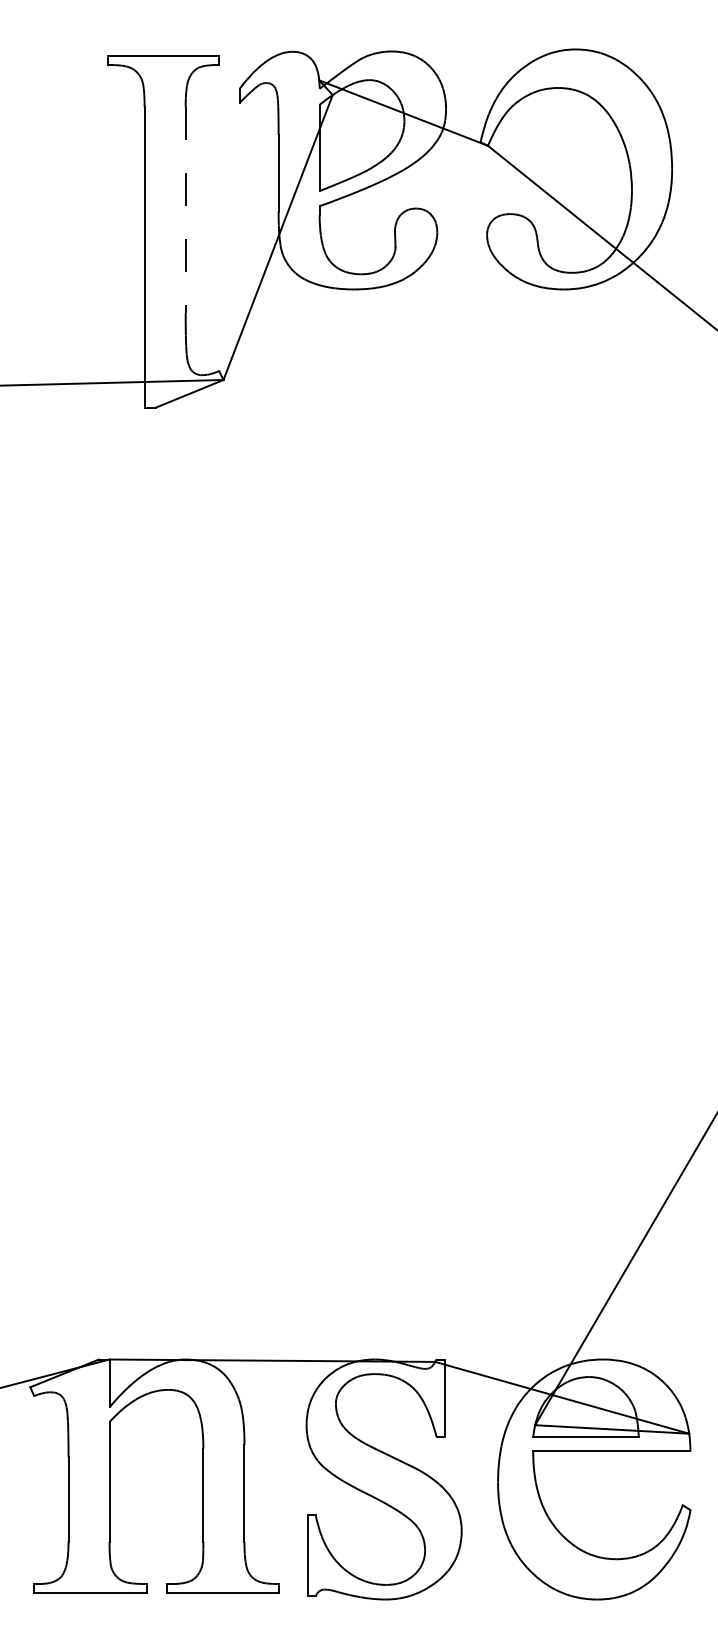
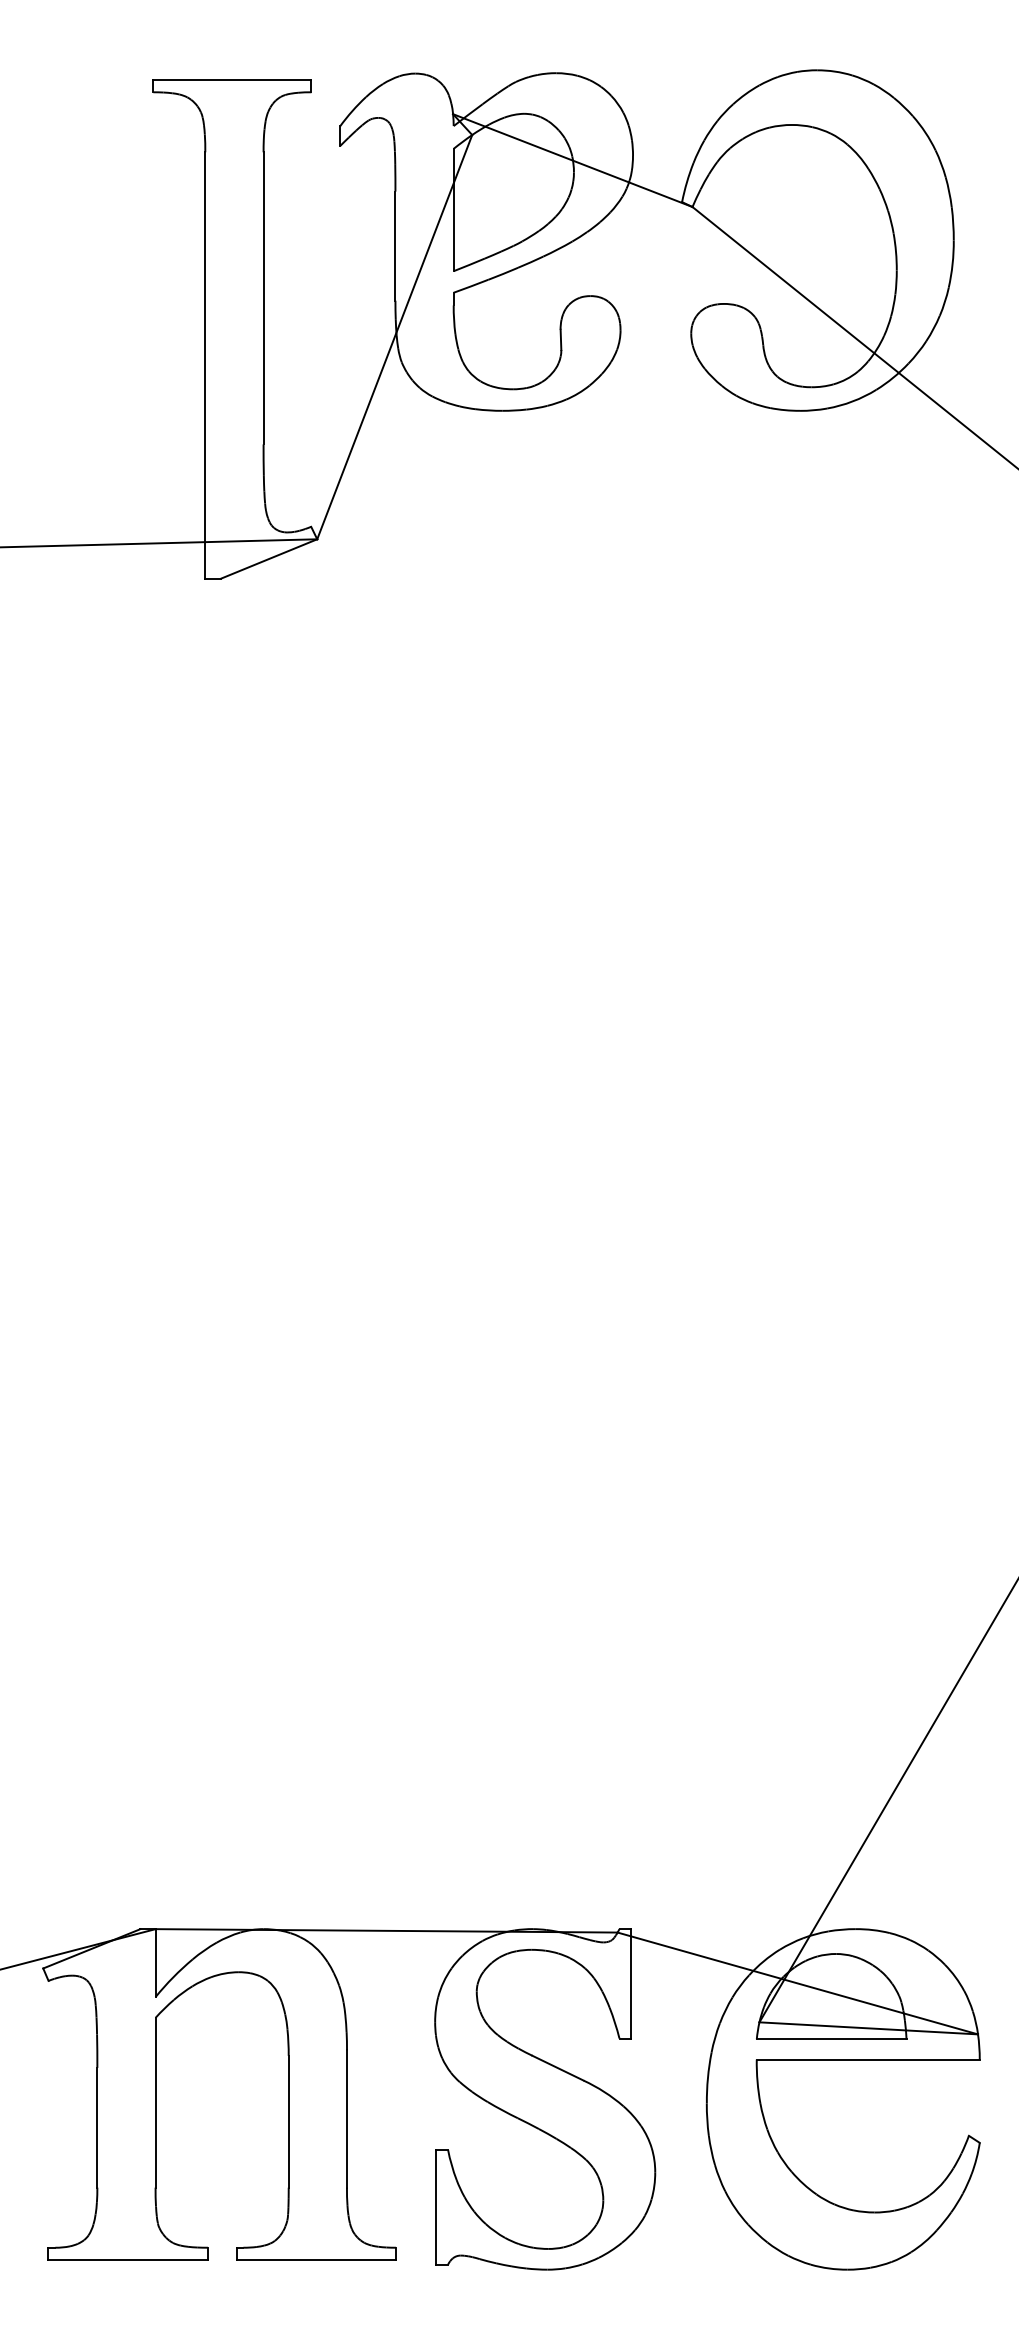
line: (185, 210) -> (263, 298), dashed -> solid

